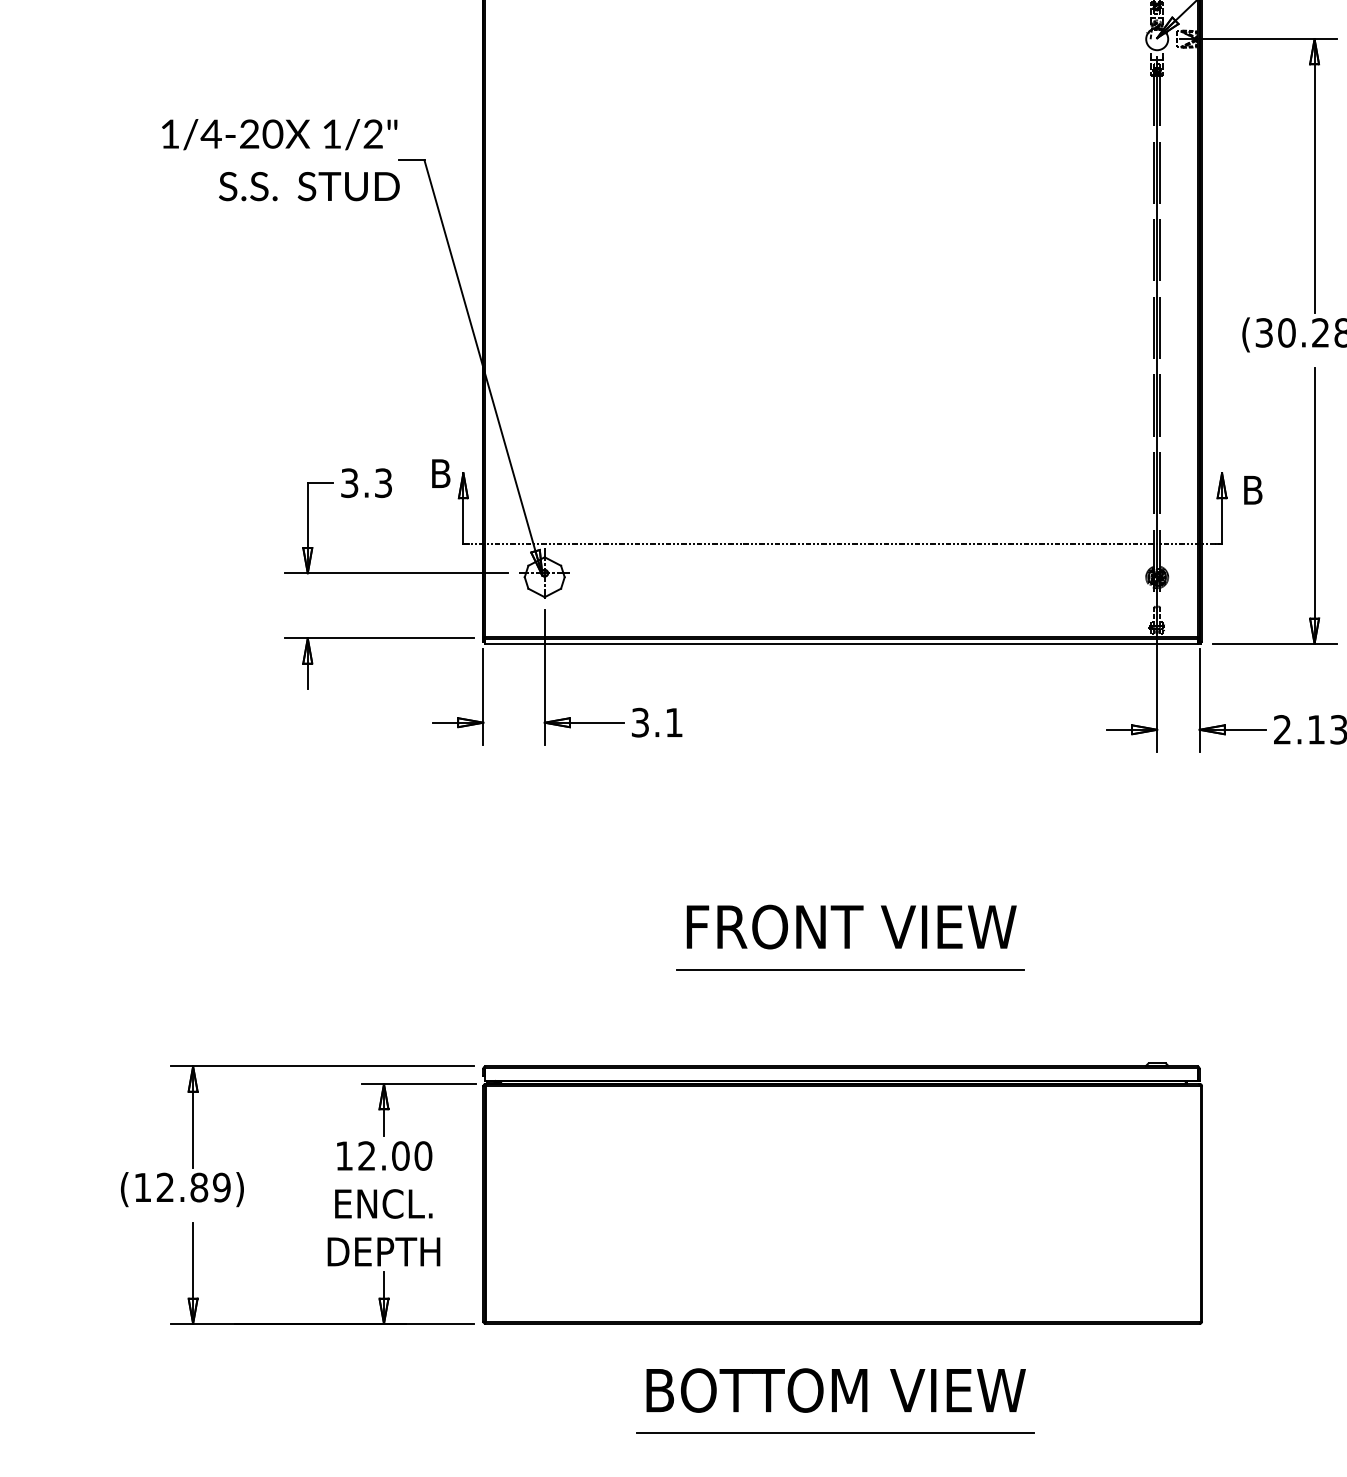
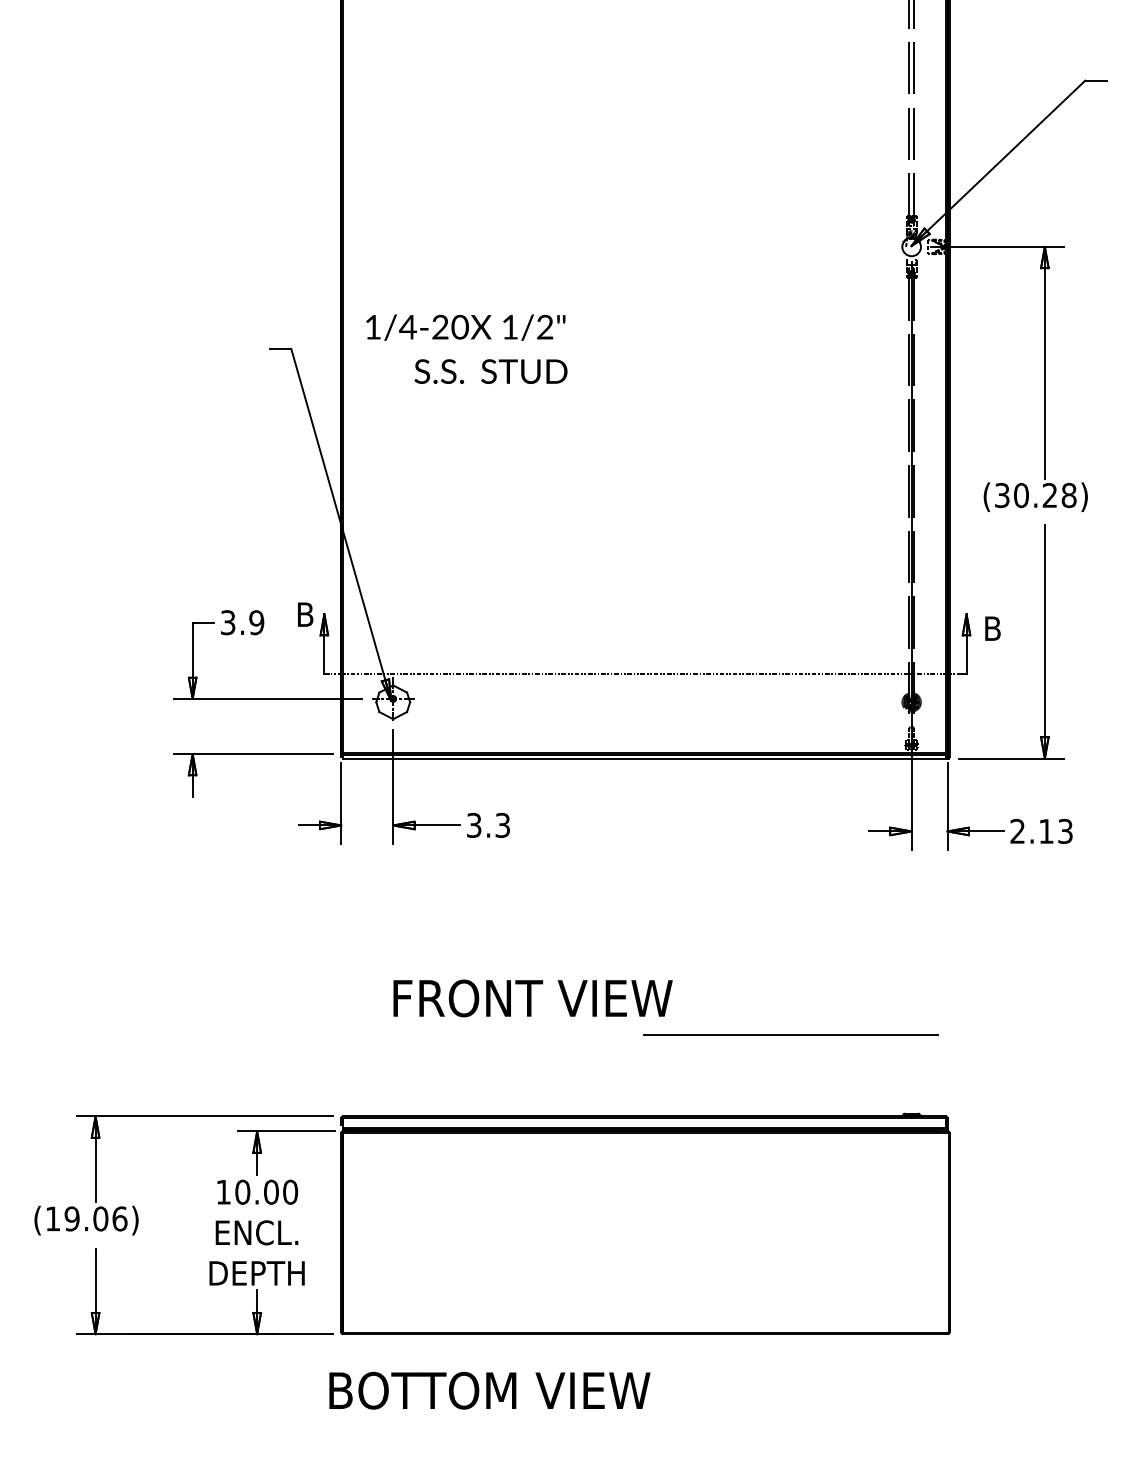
text: (280, 159) -> (466, 348), moved
text: (383, 482) -> (256, 622), 3.3 -> 3.9
text: (673, 721) -> (502, 824), 3.1 -> 3.3
text: (851, 927) -> (532, 998), moved
line: (849, 969) -> (790, 1034), moved
text: (366, 1155) -> (242, 1191), 12.00 -> 10.00
text: (193, 1187) -> (95, 1218), (12.89) -> (19.06)
text: (835, 1390) -> (489, 1390), moved
line: (835, 1432) -> (639, 1426), removed

